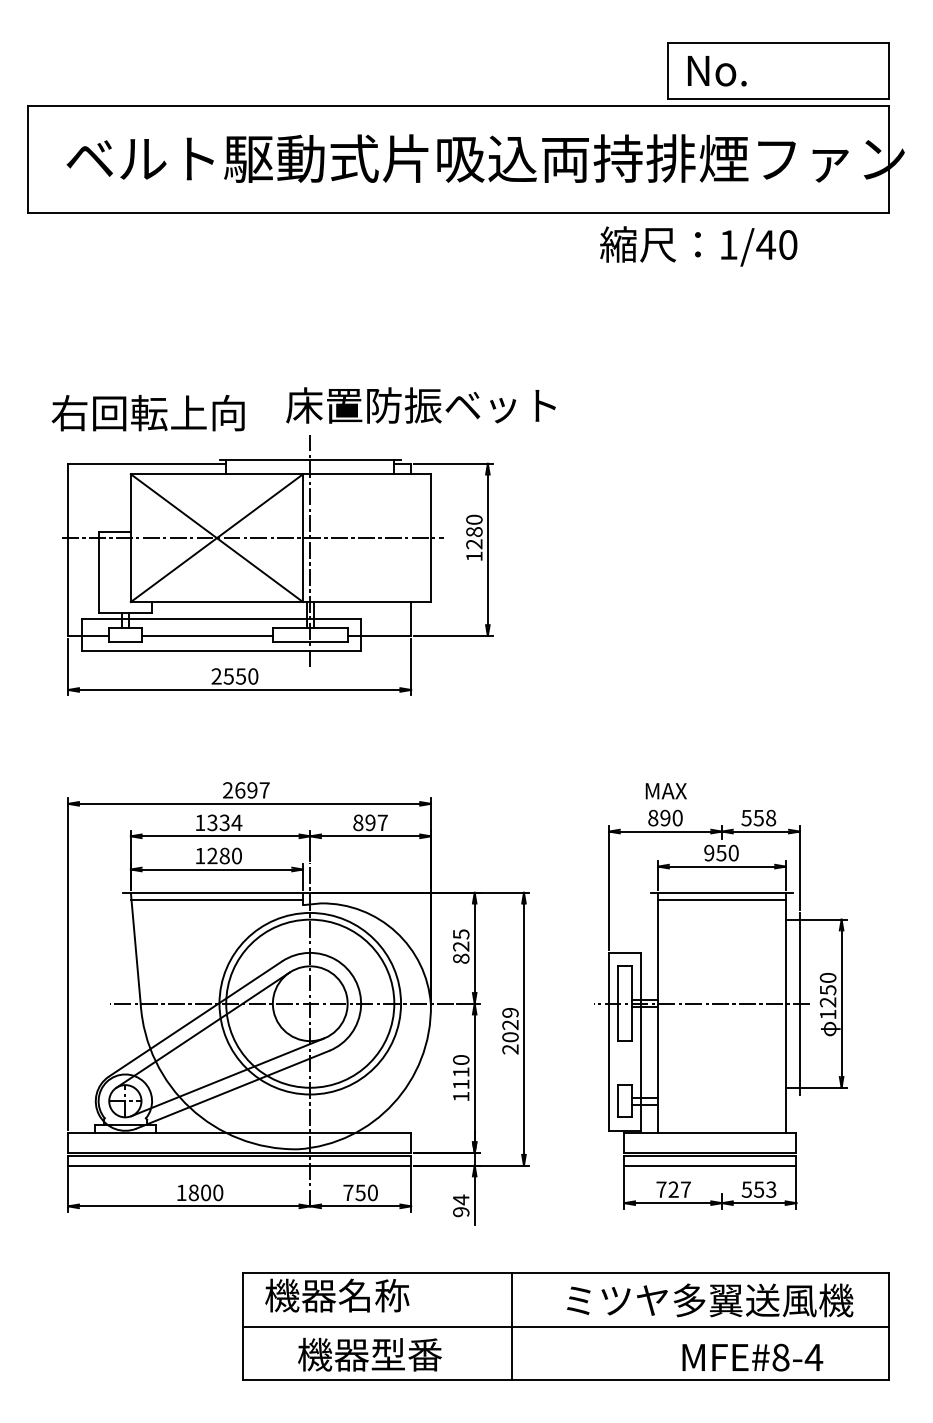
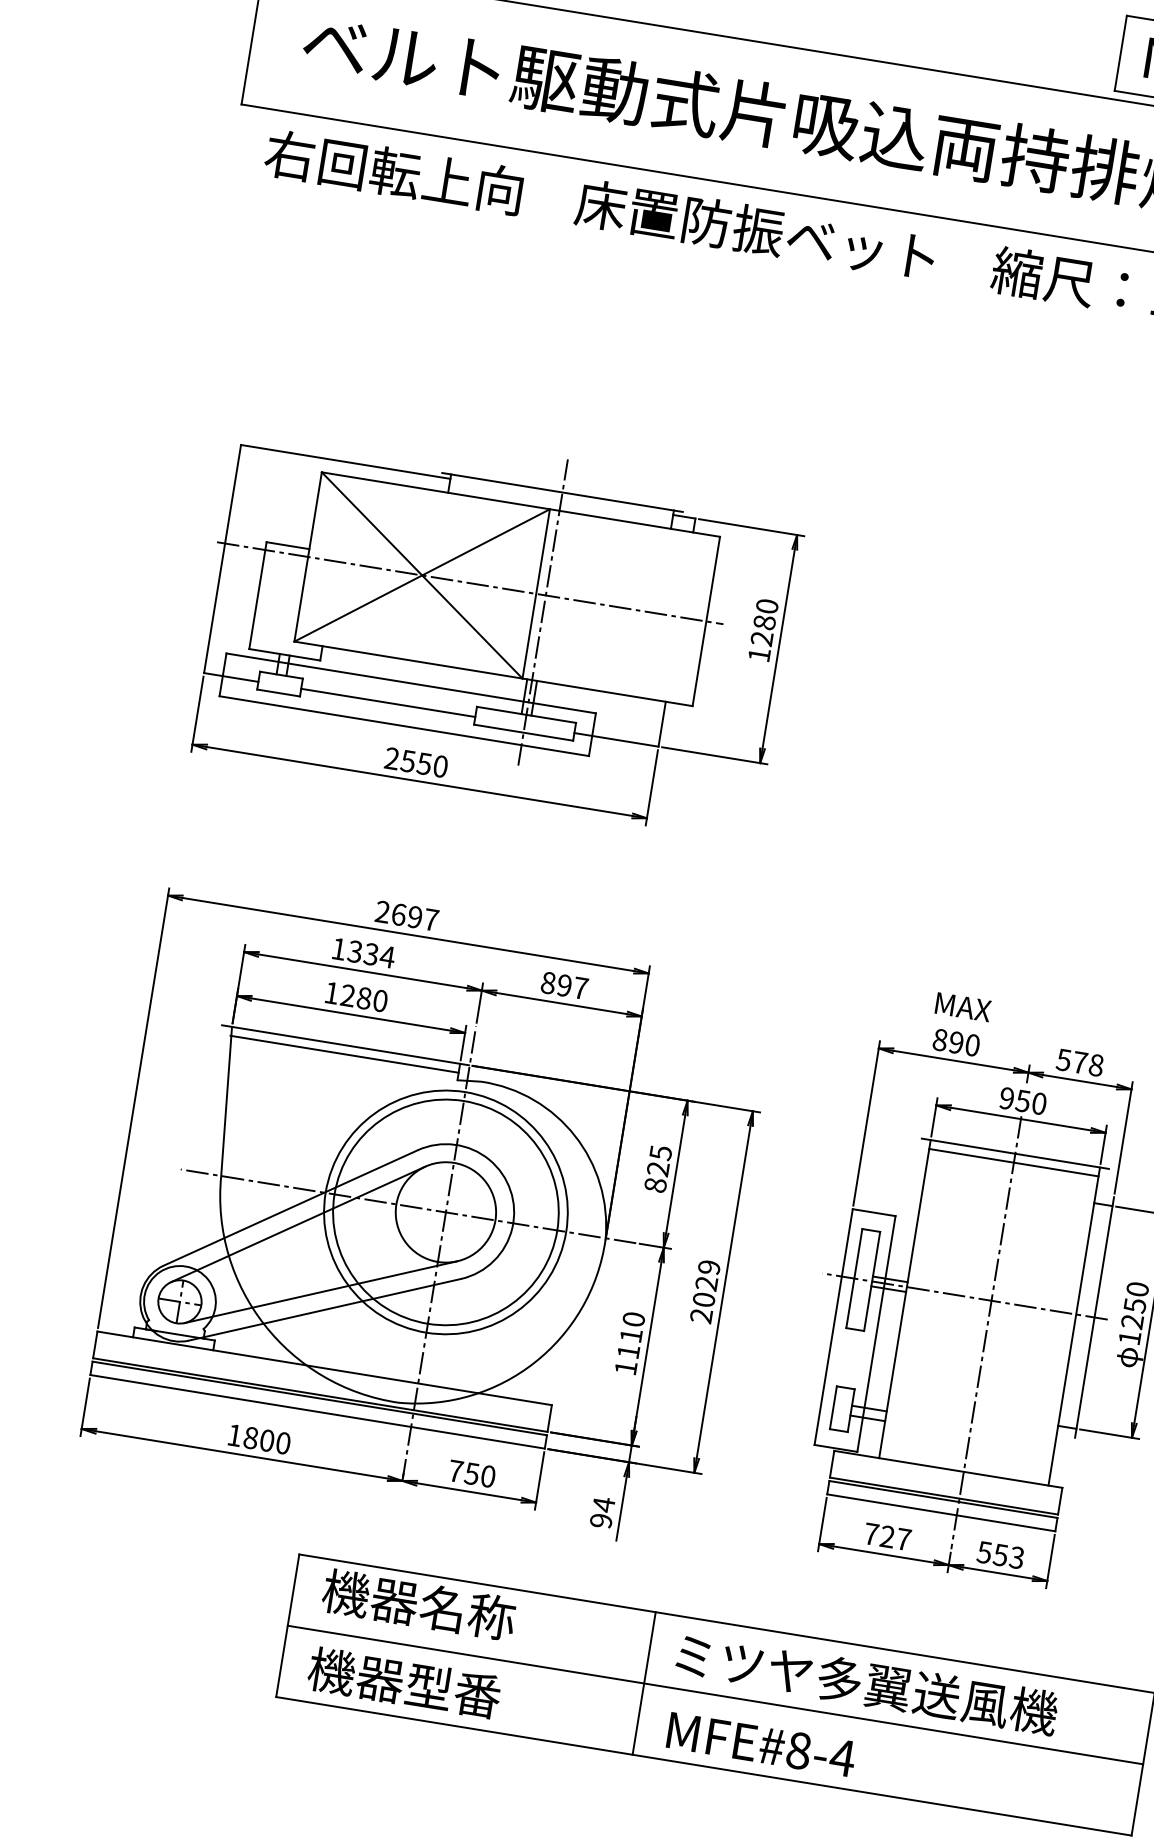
text: (420, 405) -> (754, 229), moved
text: (147, 413) -> (392, 172), moved
text: (758, 818) -> (1079, 1063), 558 -> 578
line: (722, 1027) -> (987, 1332), added
text: (710, 1300) -> (867, 1684), moved
text: (369, 1354) -> (404, 1682), moved
text: (752, 1357) -> (761, 1744), moved

